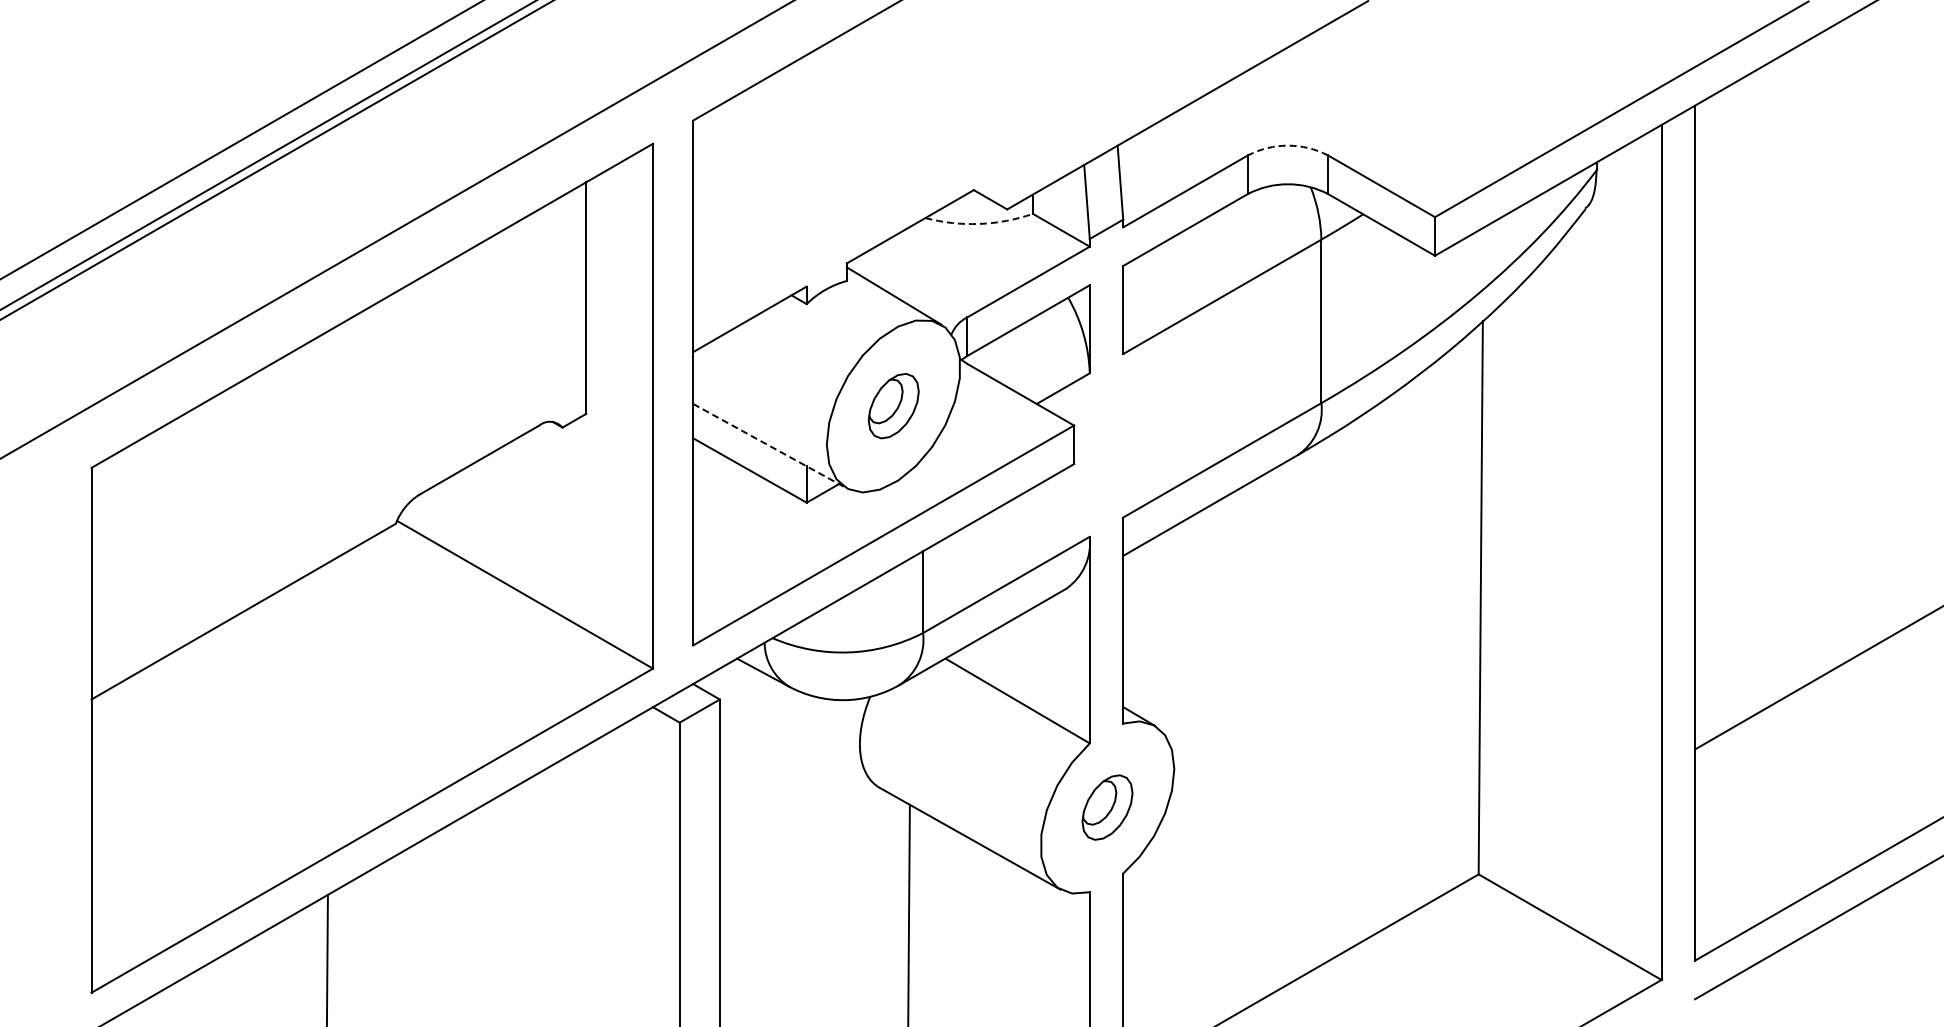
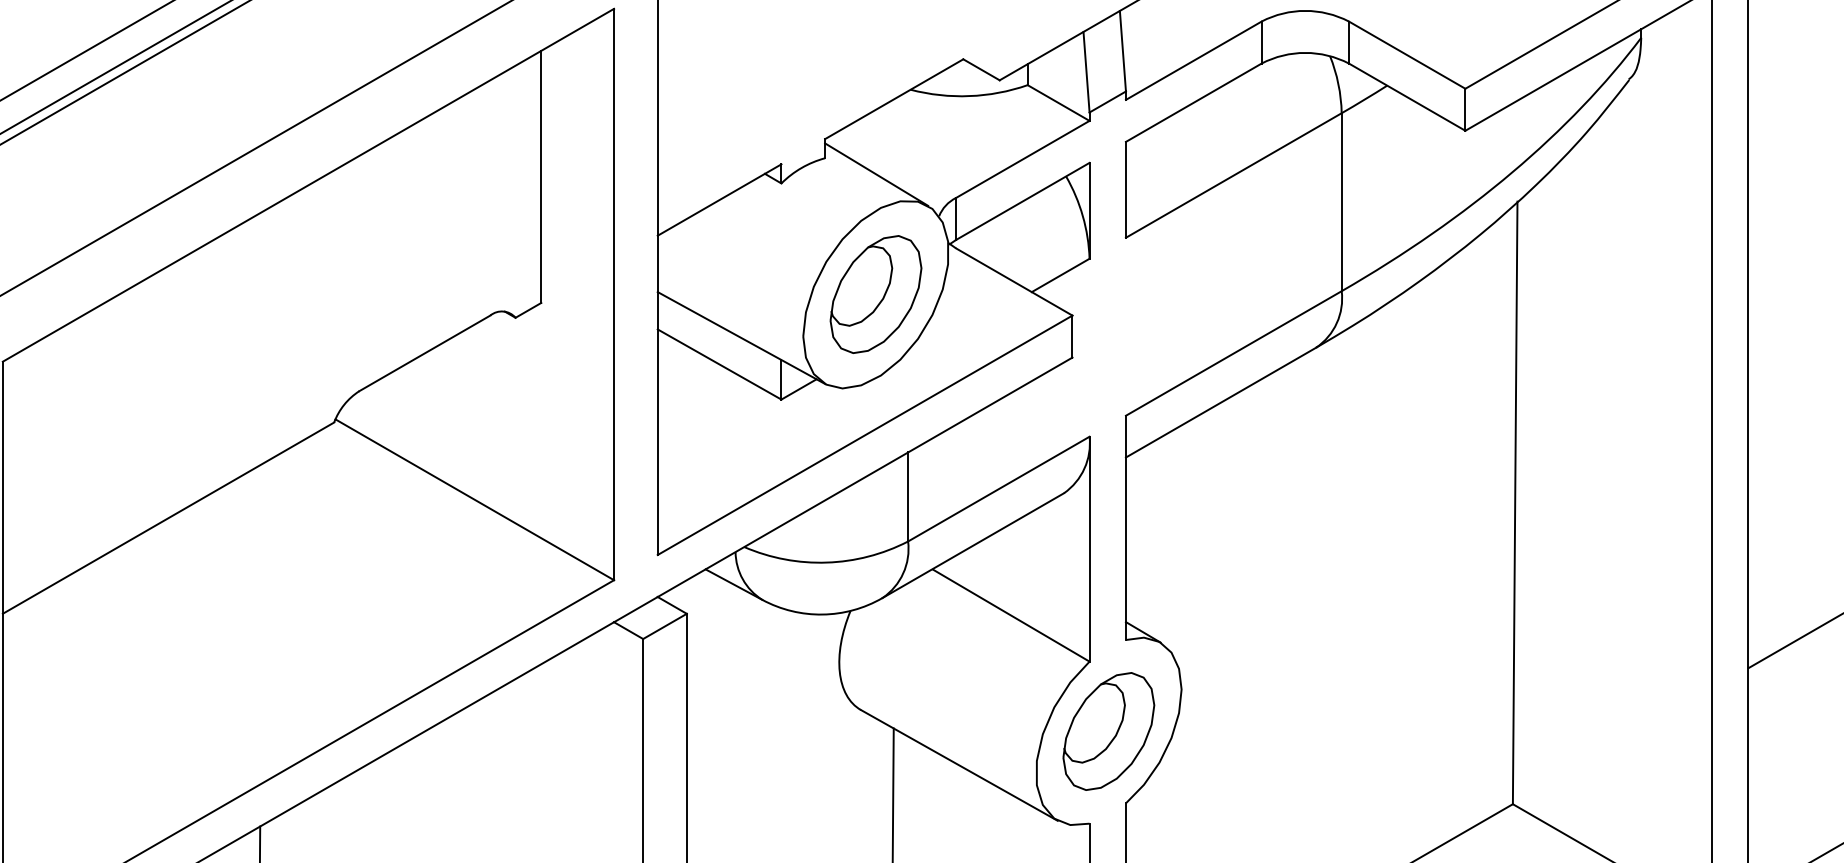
arc: (1287, 145) -> (1304, 10), dashed -> solid
arc: (979, 223) -> (969, 95), dashed -> solid
part: (893, 405) -> (875, 293), size x1.67
line: (770, 446) -> (741, 338), dashed -> solid
part: (1107, 807) -> (1108, 731), size x1.67

